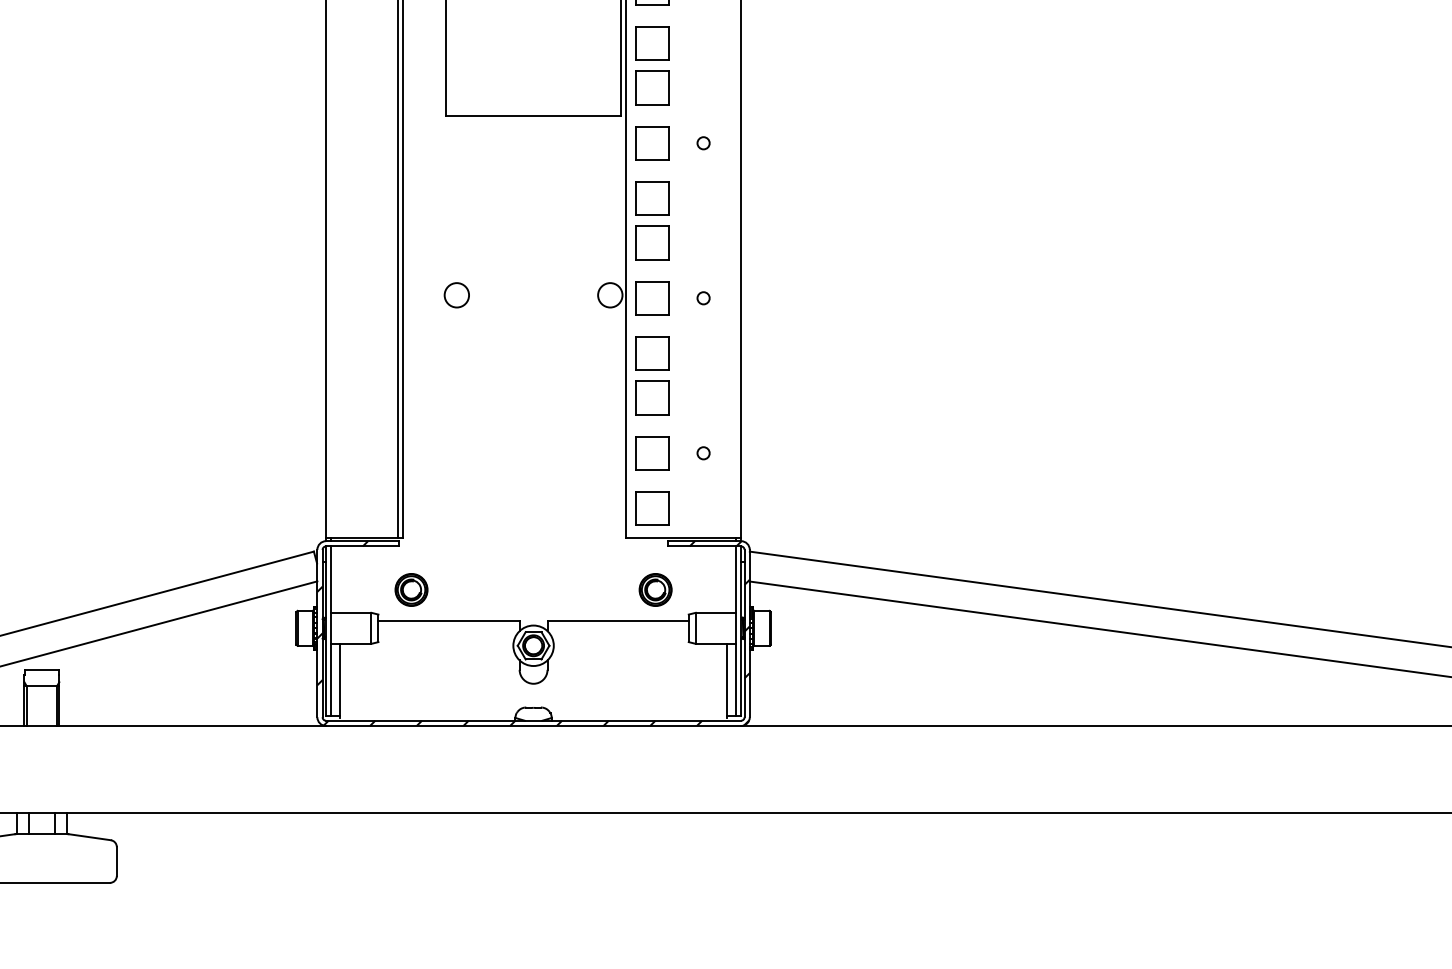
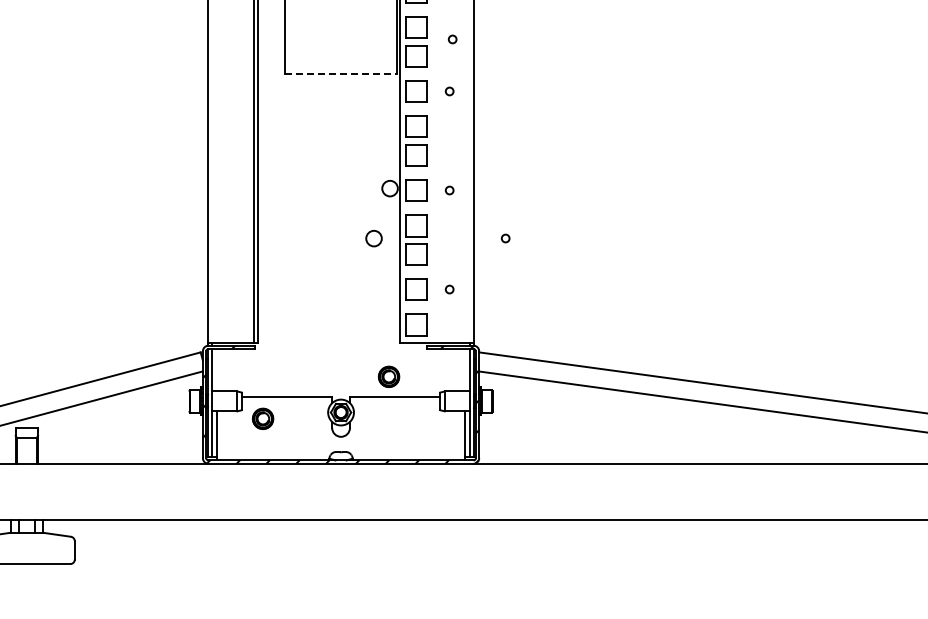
circle: (708, 61) -> (452, 39), added
line: (534, 115) -> (341, 73), solid -> dashed
circle: (456, 295) -> (373, 238), moved
circle: (790, 373) -> (505, 238), added
part: (412, 589) -> (263, 418), moved
part: (654, 589) -> (388, 376), moved

